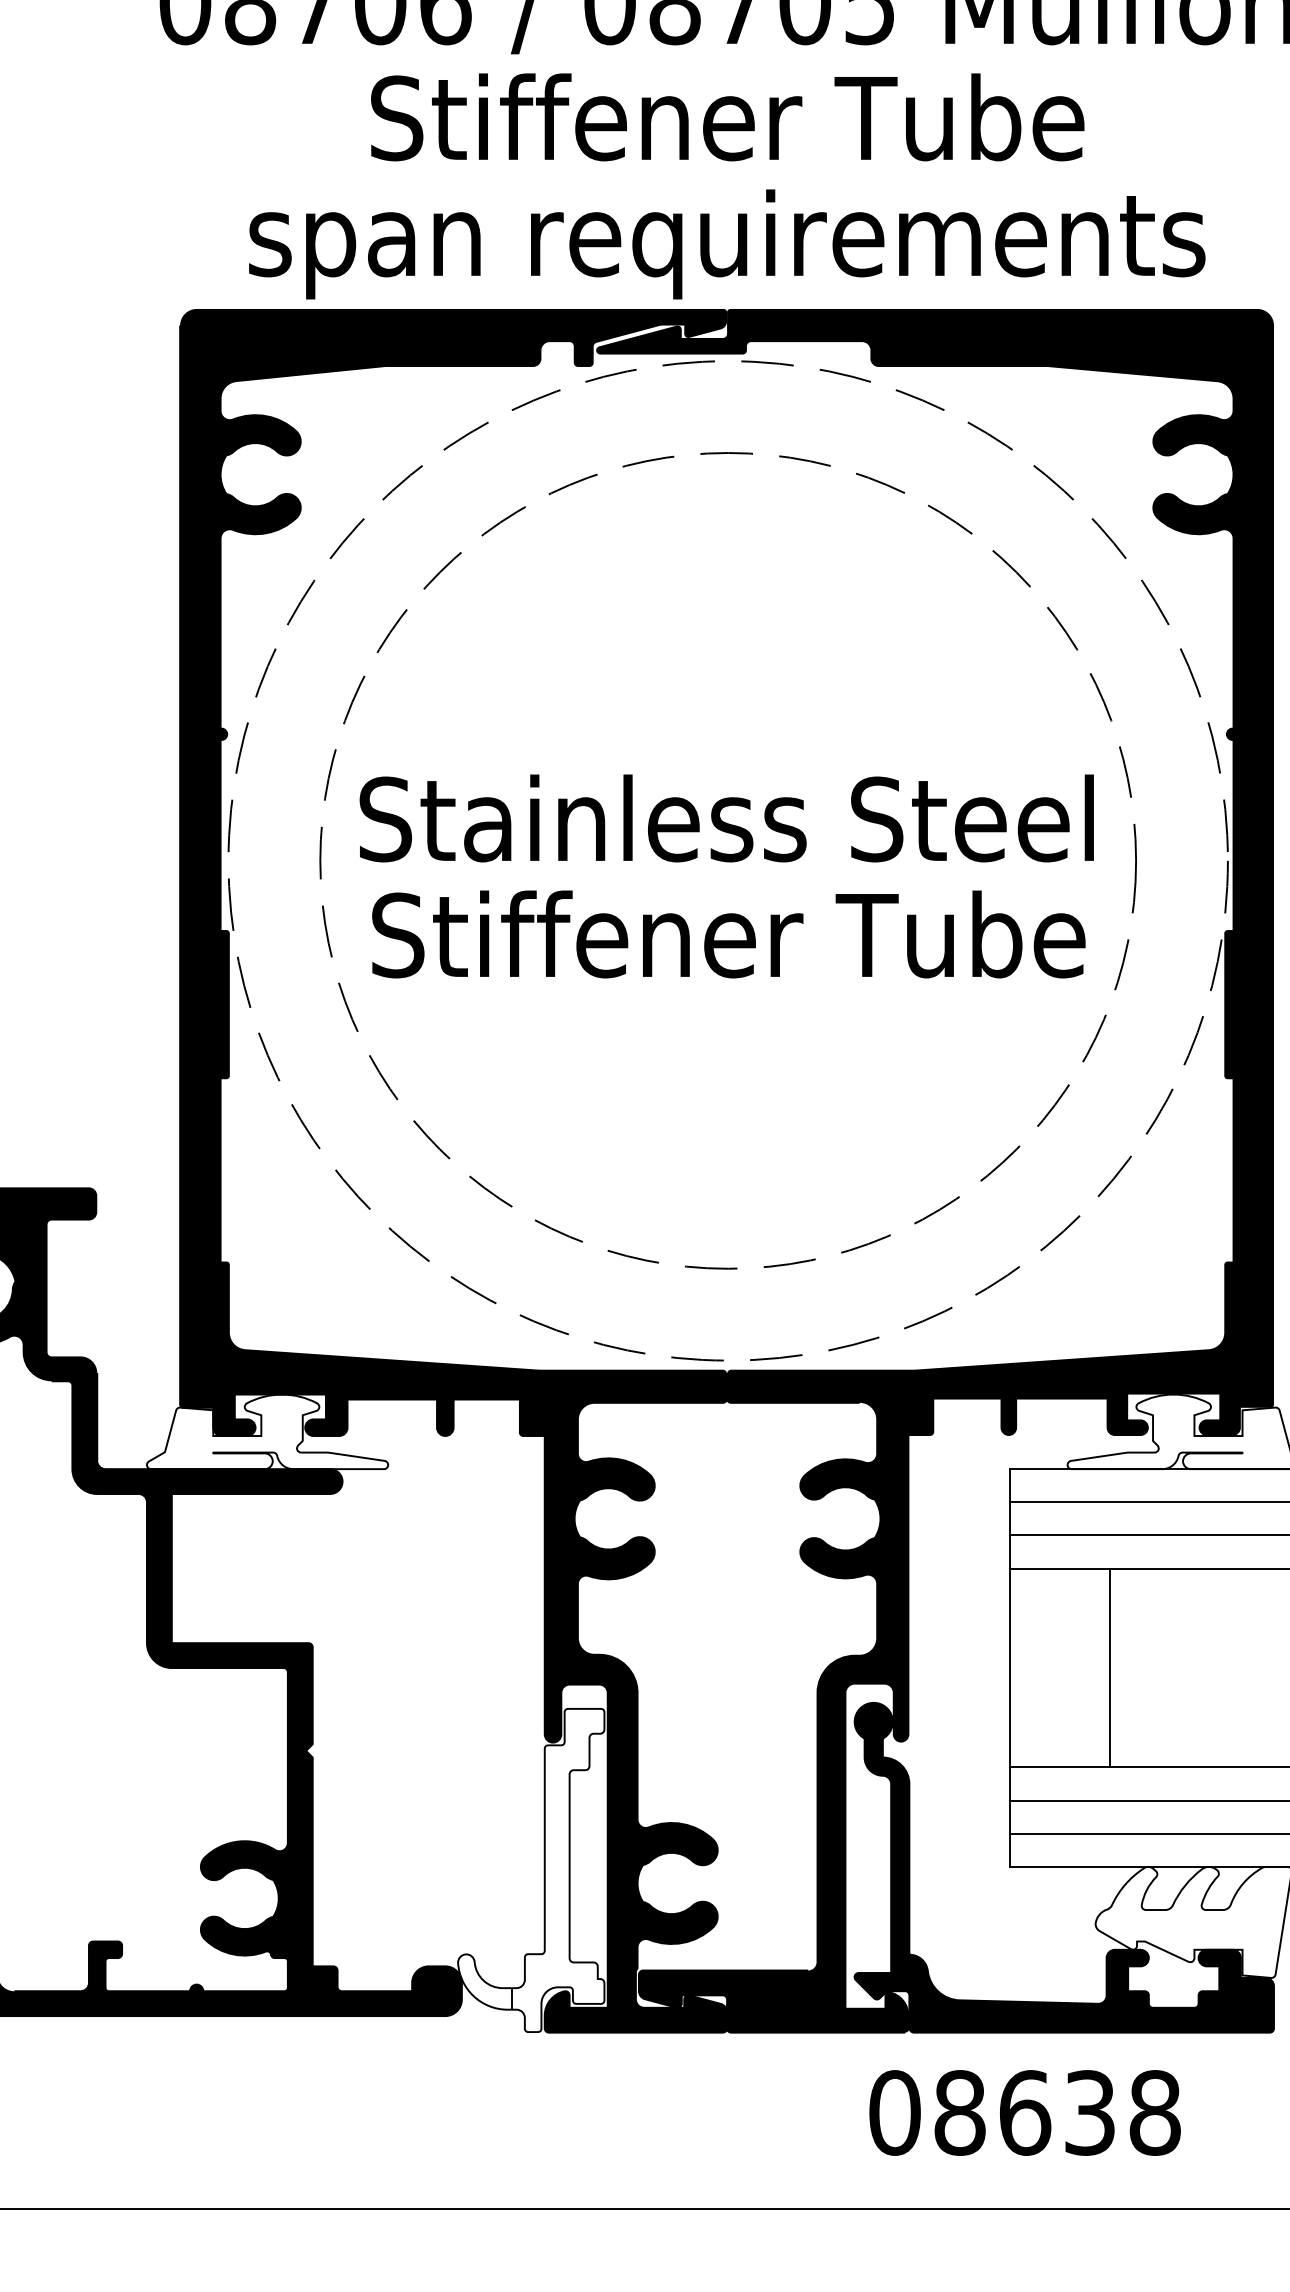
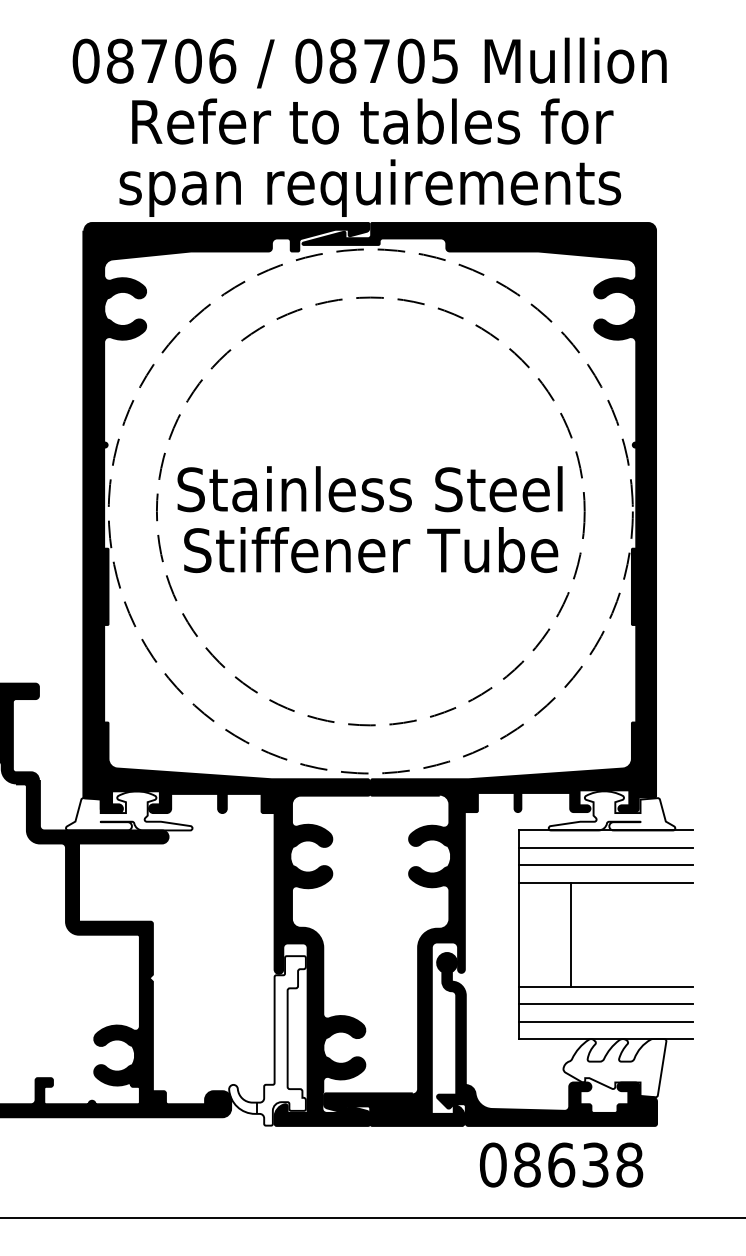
text: (731, 117) -> (372, 121), Stiffener Tube -> Refer to tables for
text: (1025, 2111) -> (561, 1164), moved

